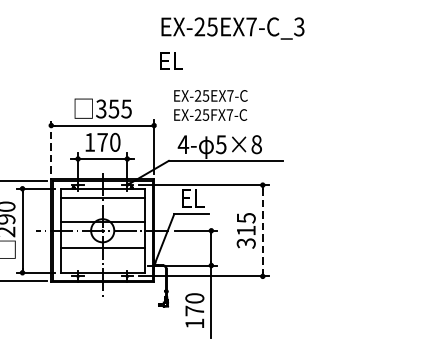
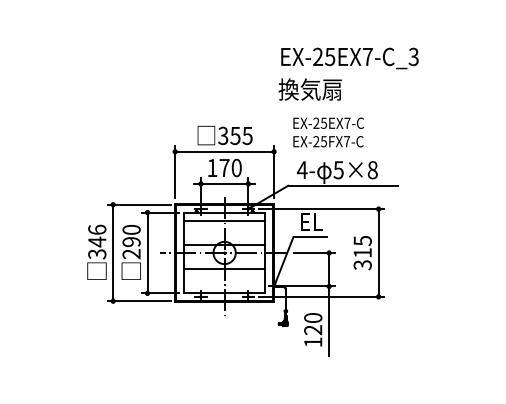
text: (190, 60) -> (309, 89), EL -> 換気扇
line: (51, 147) -> (175, 172), dashed -> solid
line: (262, 230) -> (378, 252), dashed -> solid
text: (195, 311) -> (313, 330), 170 -> 120

